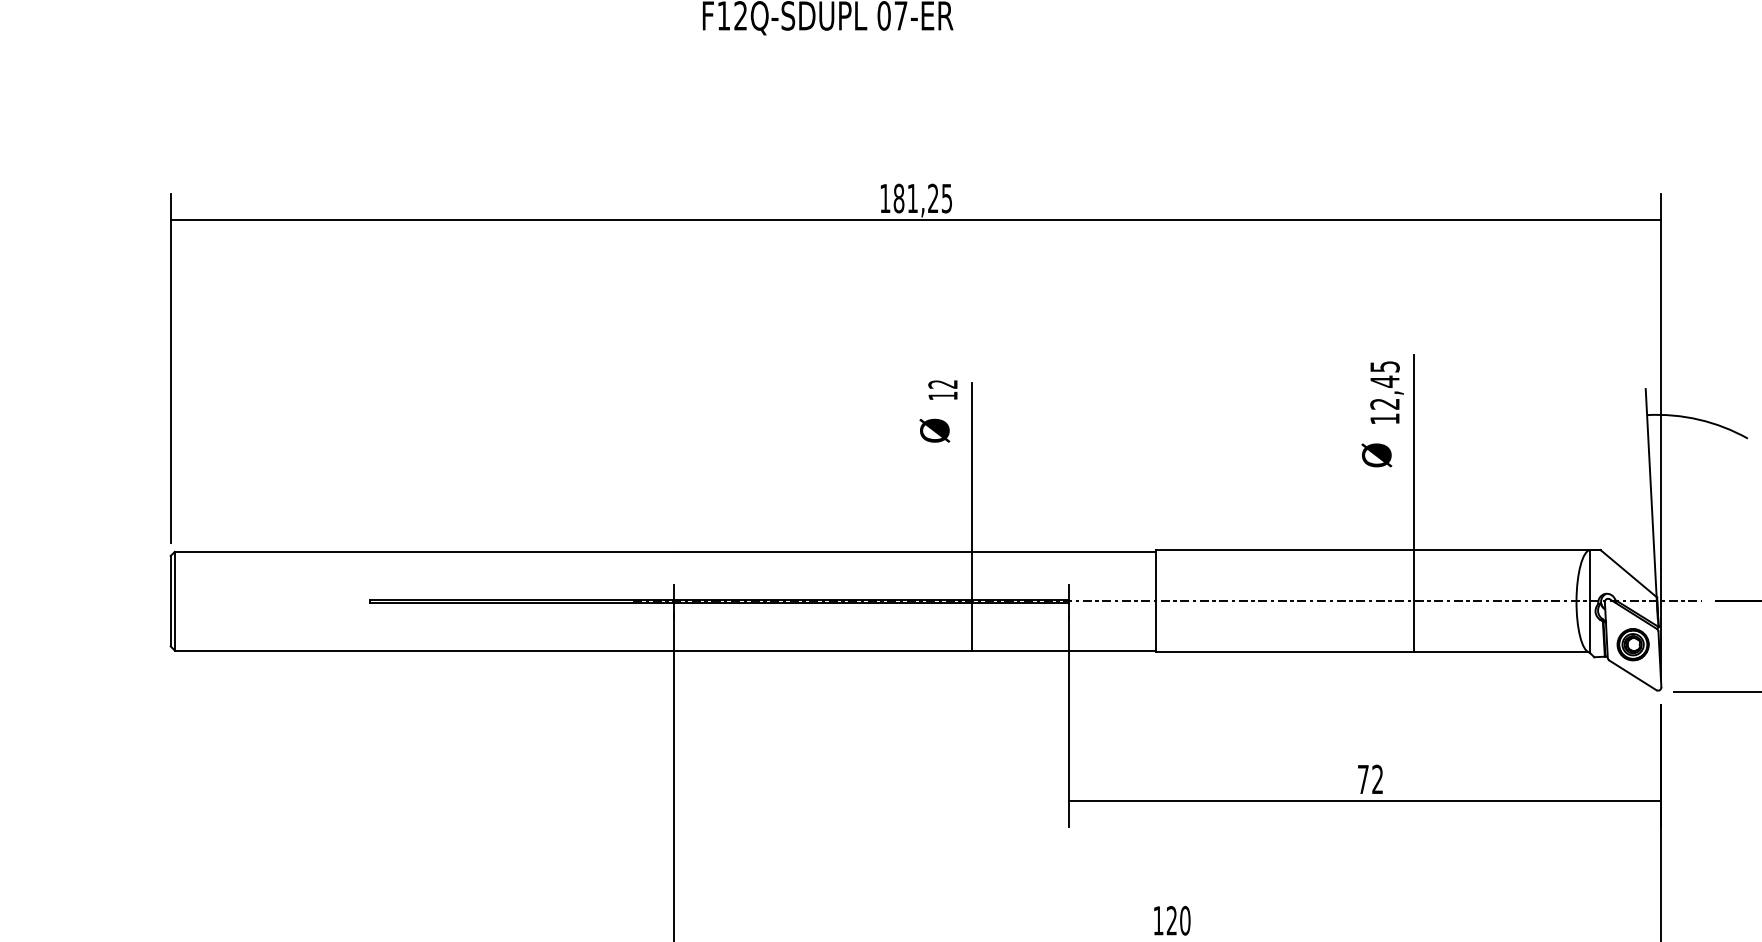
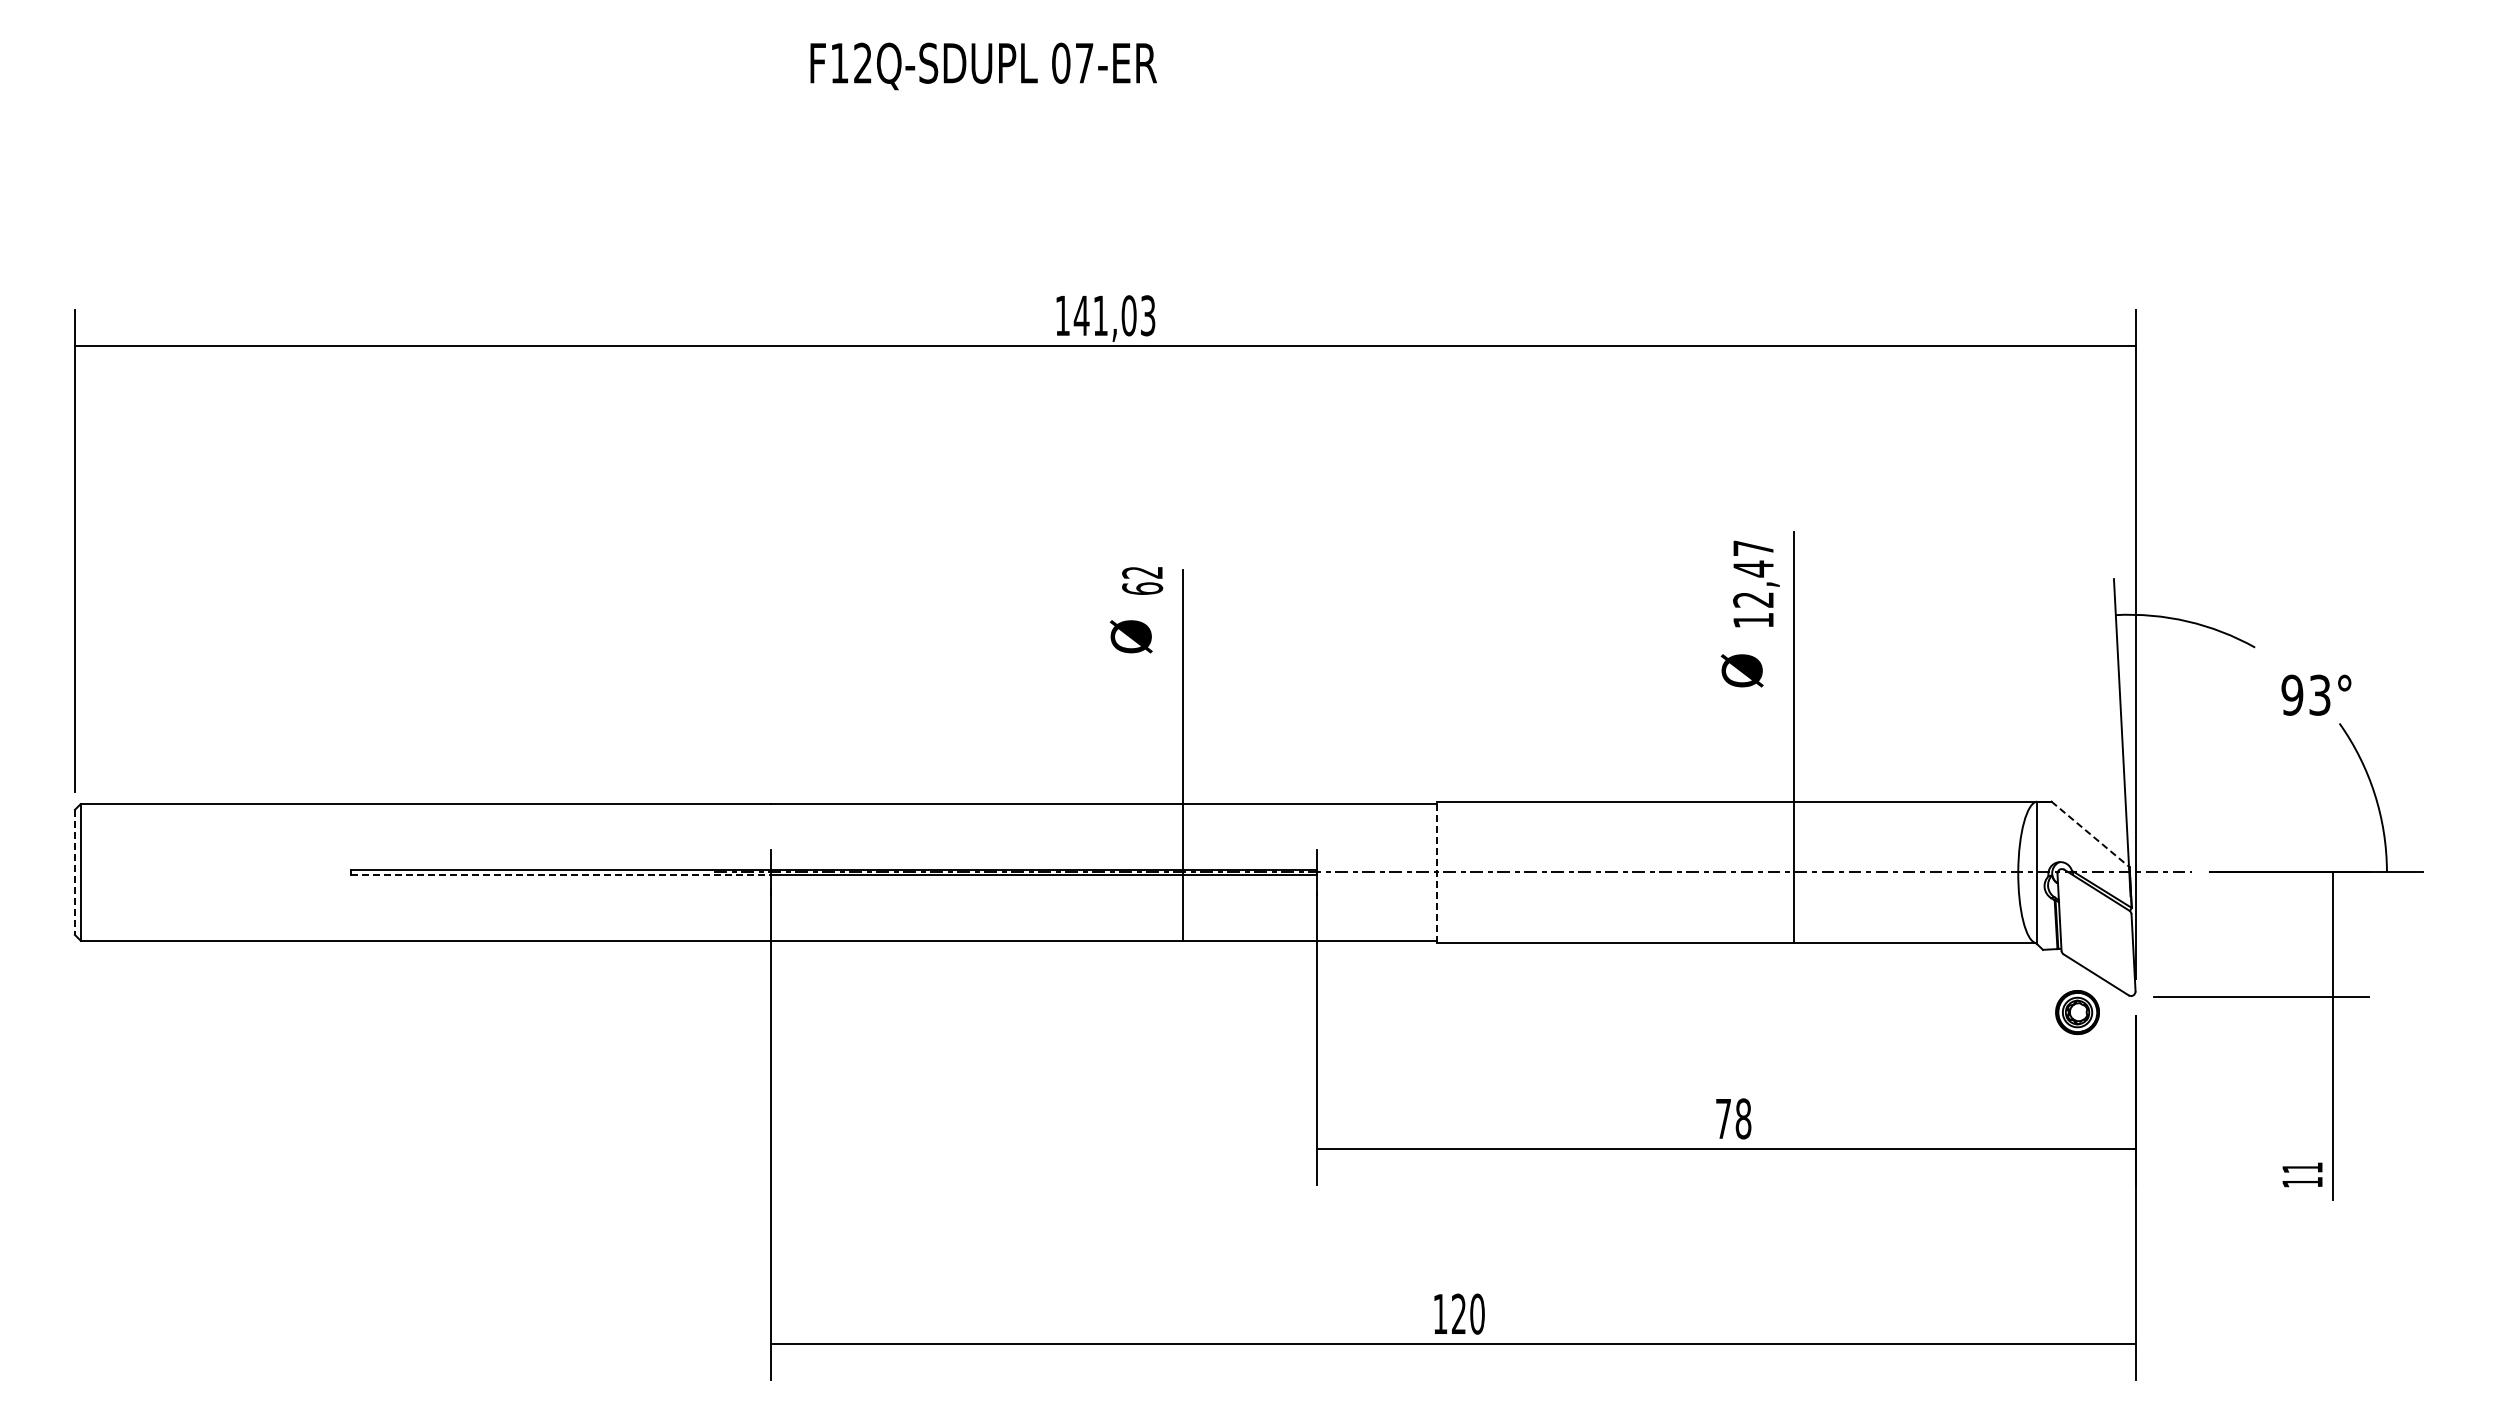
text: (922, 198) -> (1114, 315), 181,25 -> 141,03
text: (1384, 366) -> (1753, 548), 12,45 -> 12,47
text: (942, 395) -> (1142, 588), 12 -> 62
line: (1628, 573) -> (2090, 834), solid -> dashed
line: (170, 601) -> (74, 872), solid -> dashed
line: (1156, 601) -> (1437, 872), solid -> dashed
line: (522, 602) -> (561, 874), solid -> dashed
part: (1633, 644) -> (2077, 1012), moved
text: (1377, 779) -> (1743, 1118), 72 -> 78

